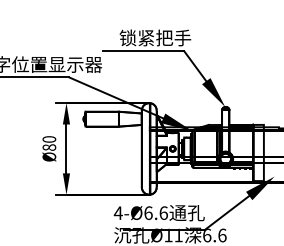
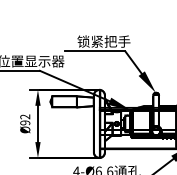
text: (49, 143) -> (25, 119), Ø80 -> Ø92

